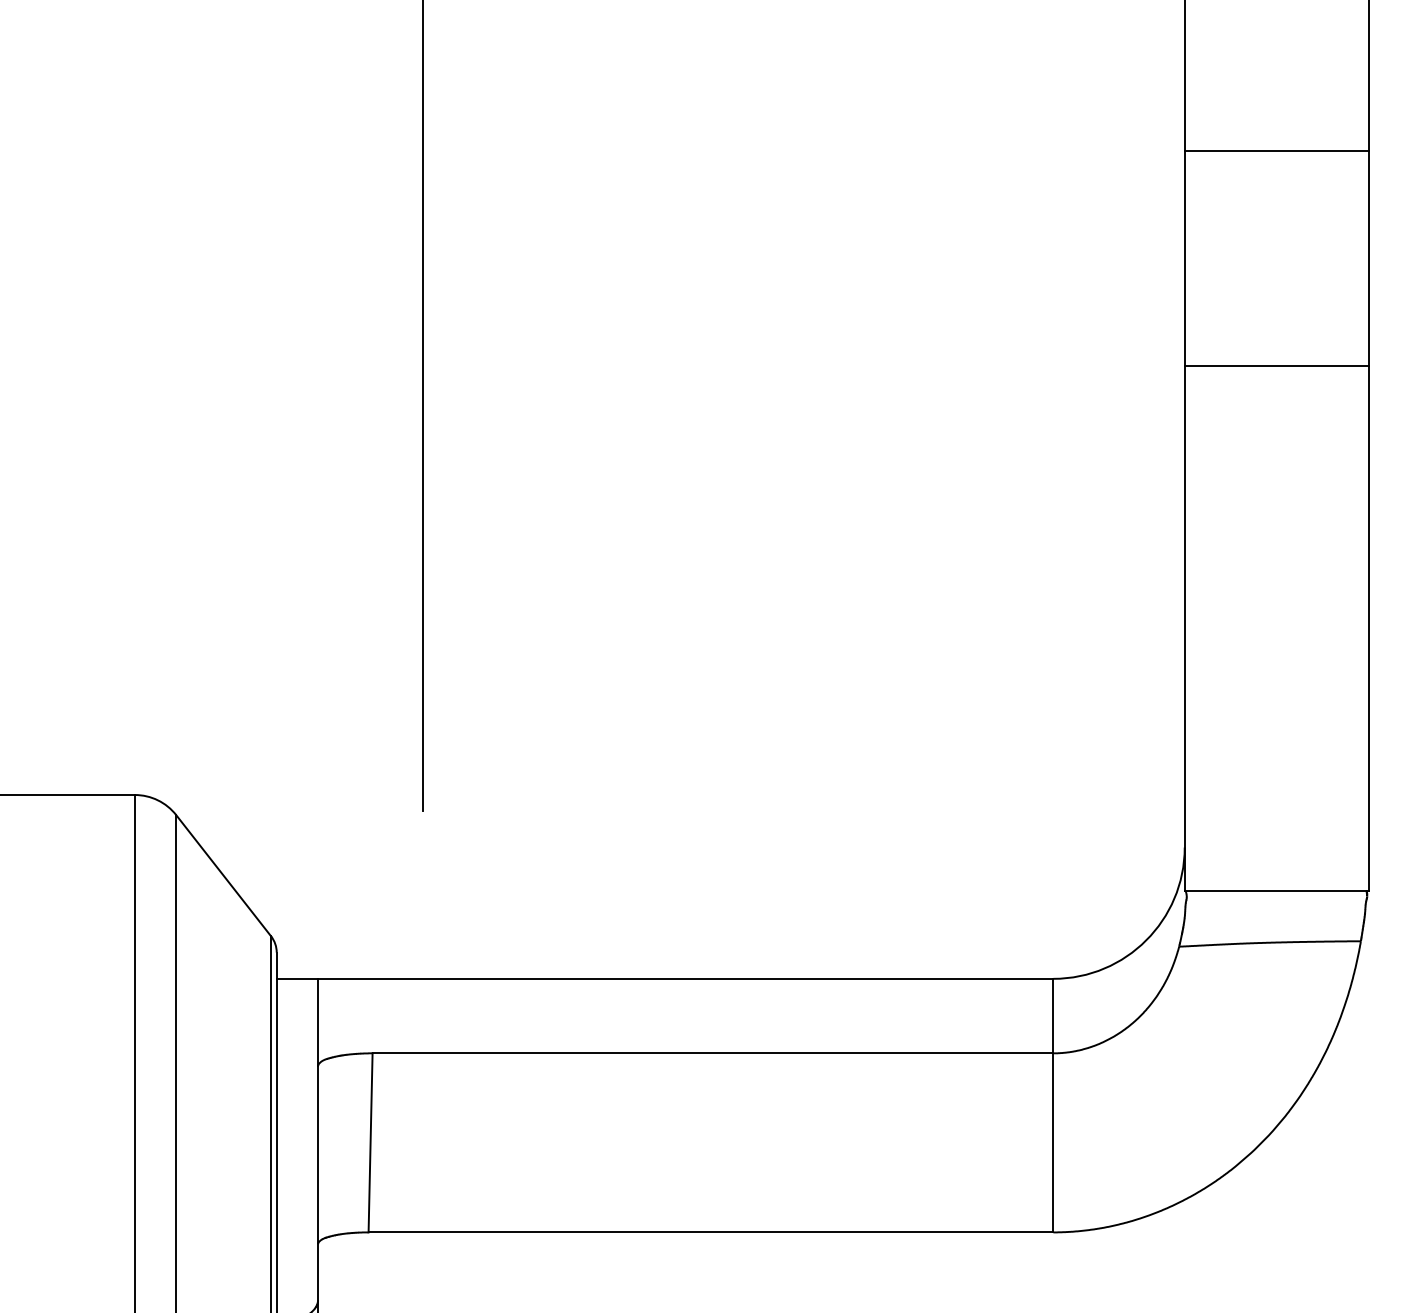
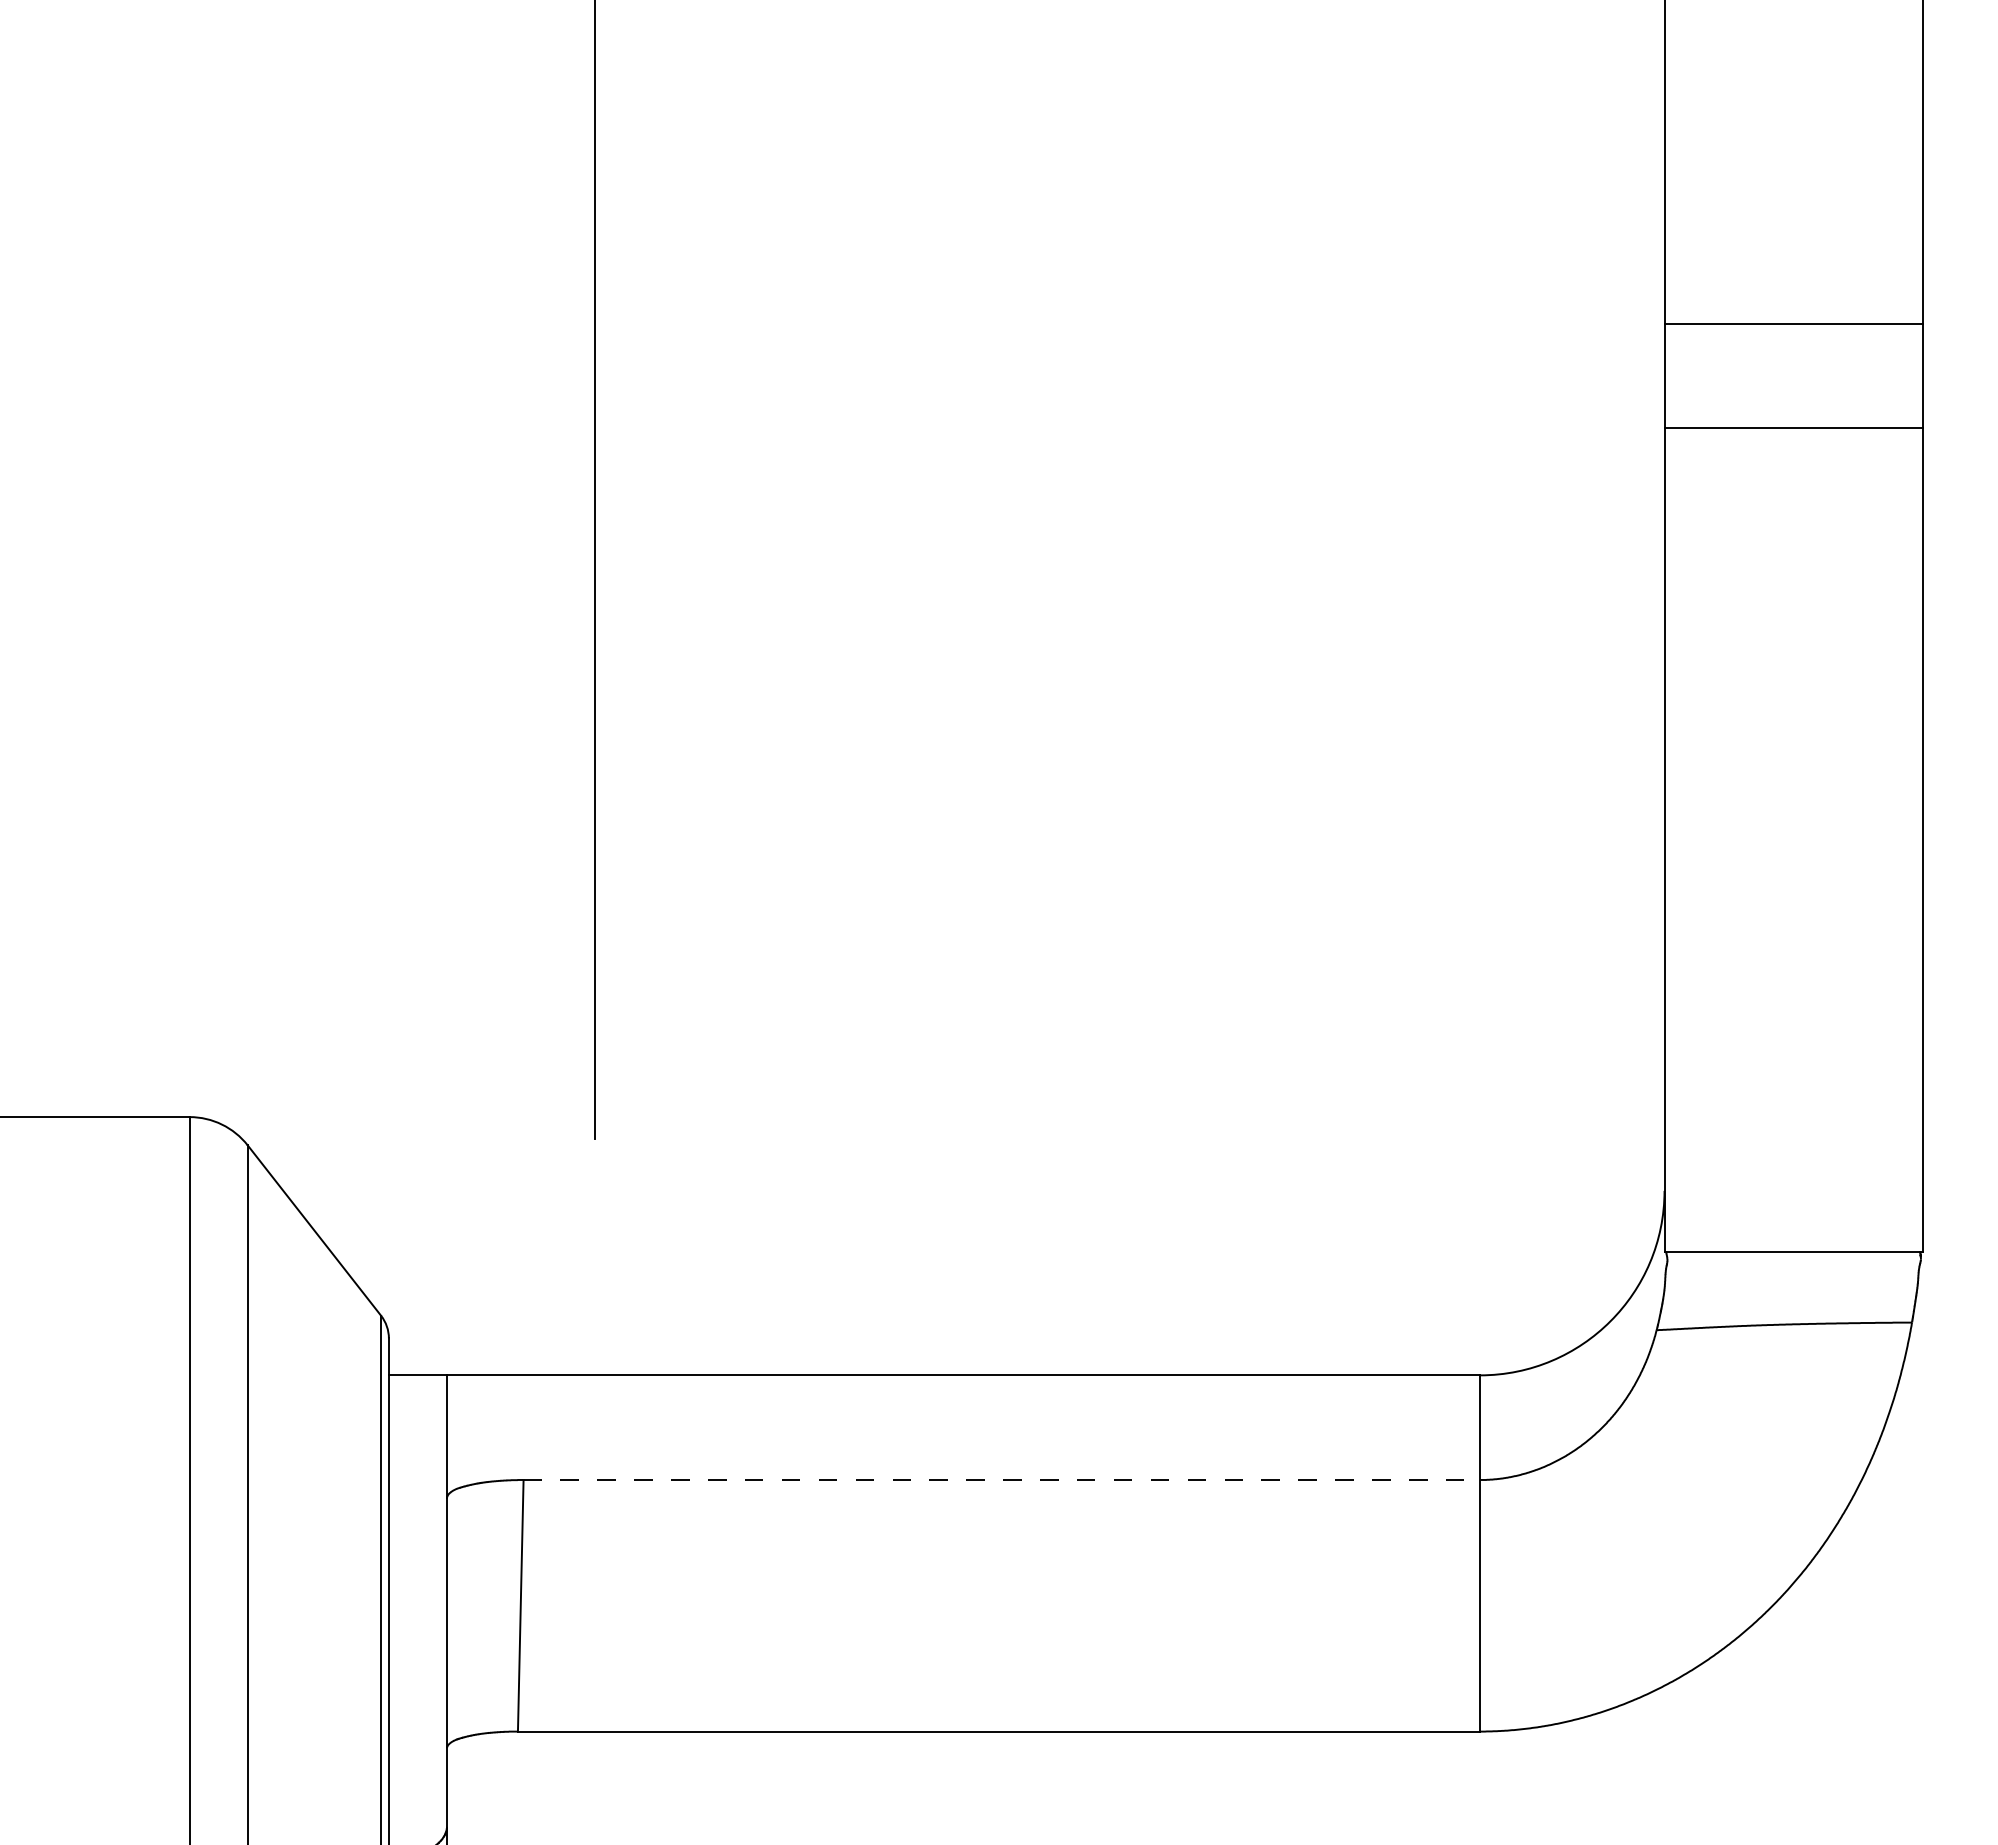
line: (1276, 151) -> (1793, 323), moved
line: (1276, 366) -> (1793, 428), moved
line: (713, 1053) -> (1002, 1480), solid -> dashed

